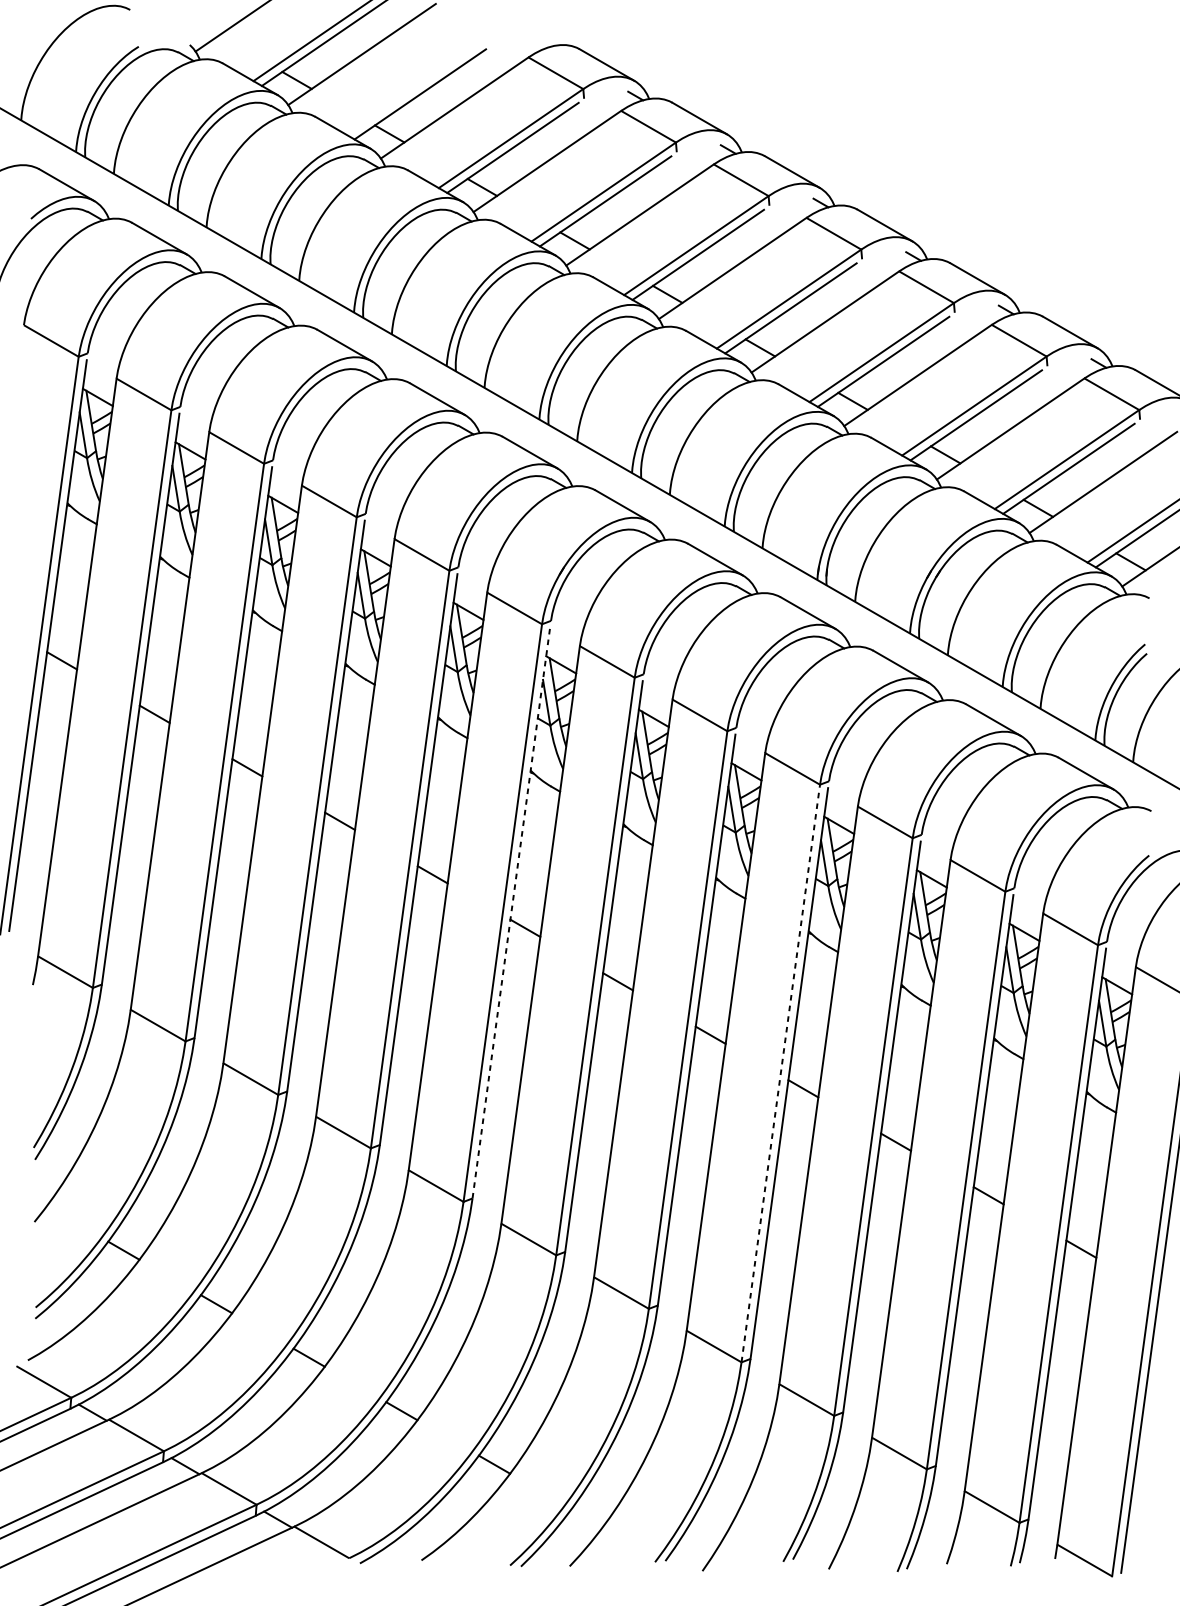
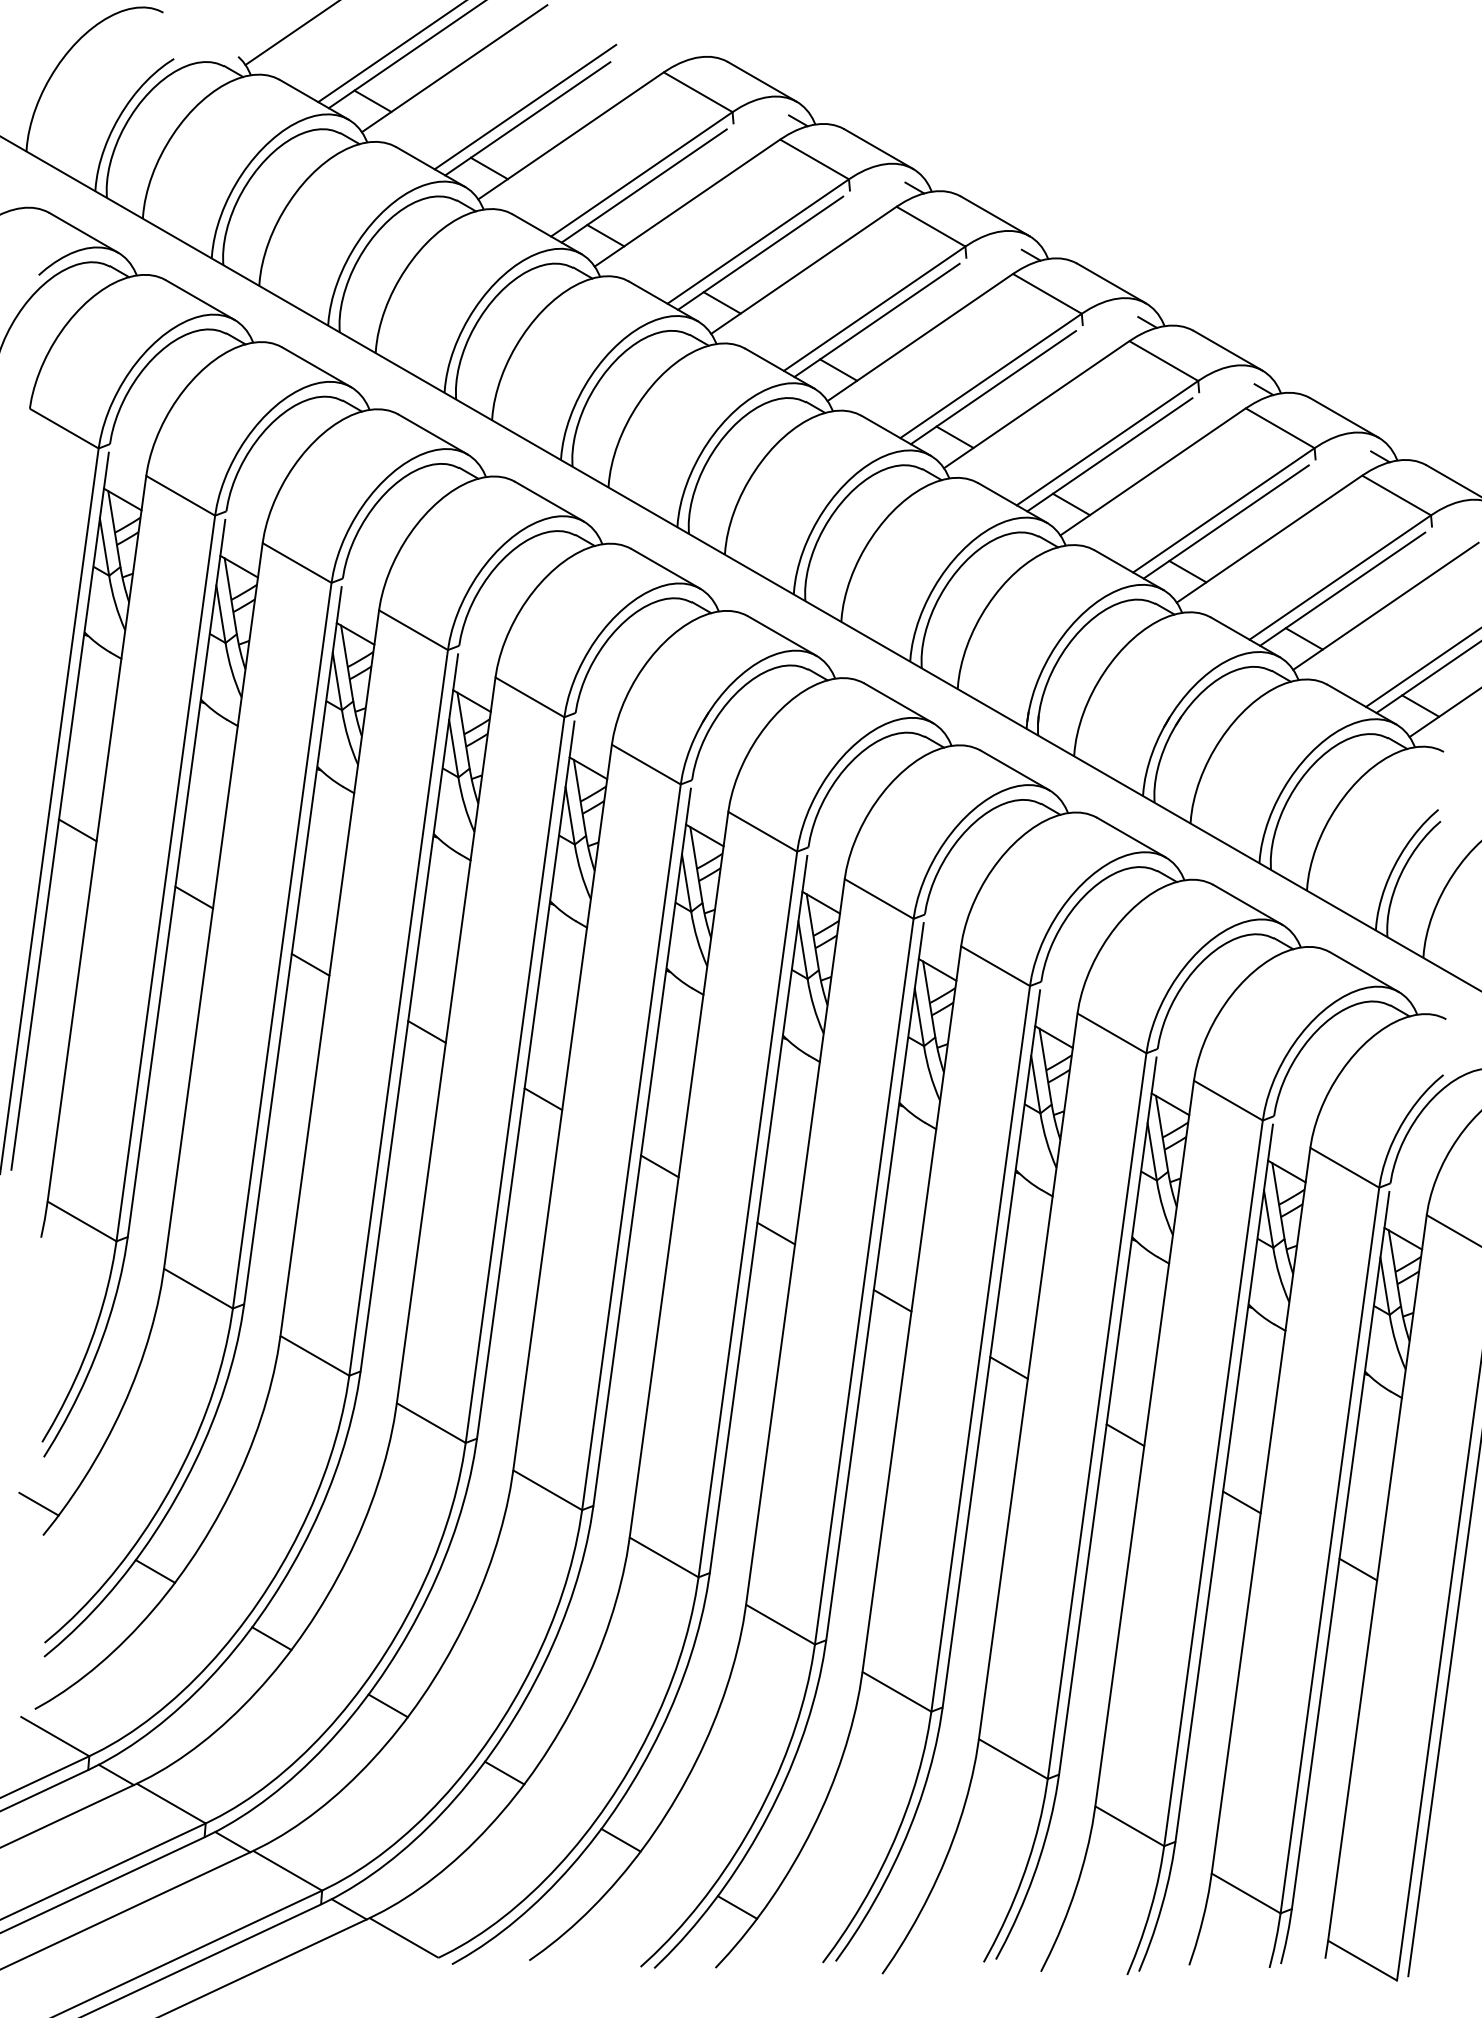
line: (418, 84) -> (525, 106), added
line: (511, 913) -> (642, 1147), dashed -> solid
line: (780, 1073) -> (980, 1348), dashed -> solid
line: (30, 1196) -> (38, 1503), added
line: (587, 1518) -> (737, 1907), added

